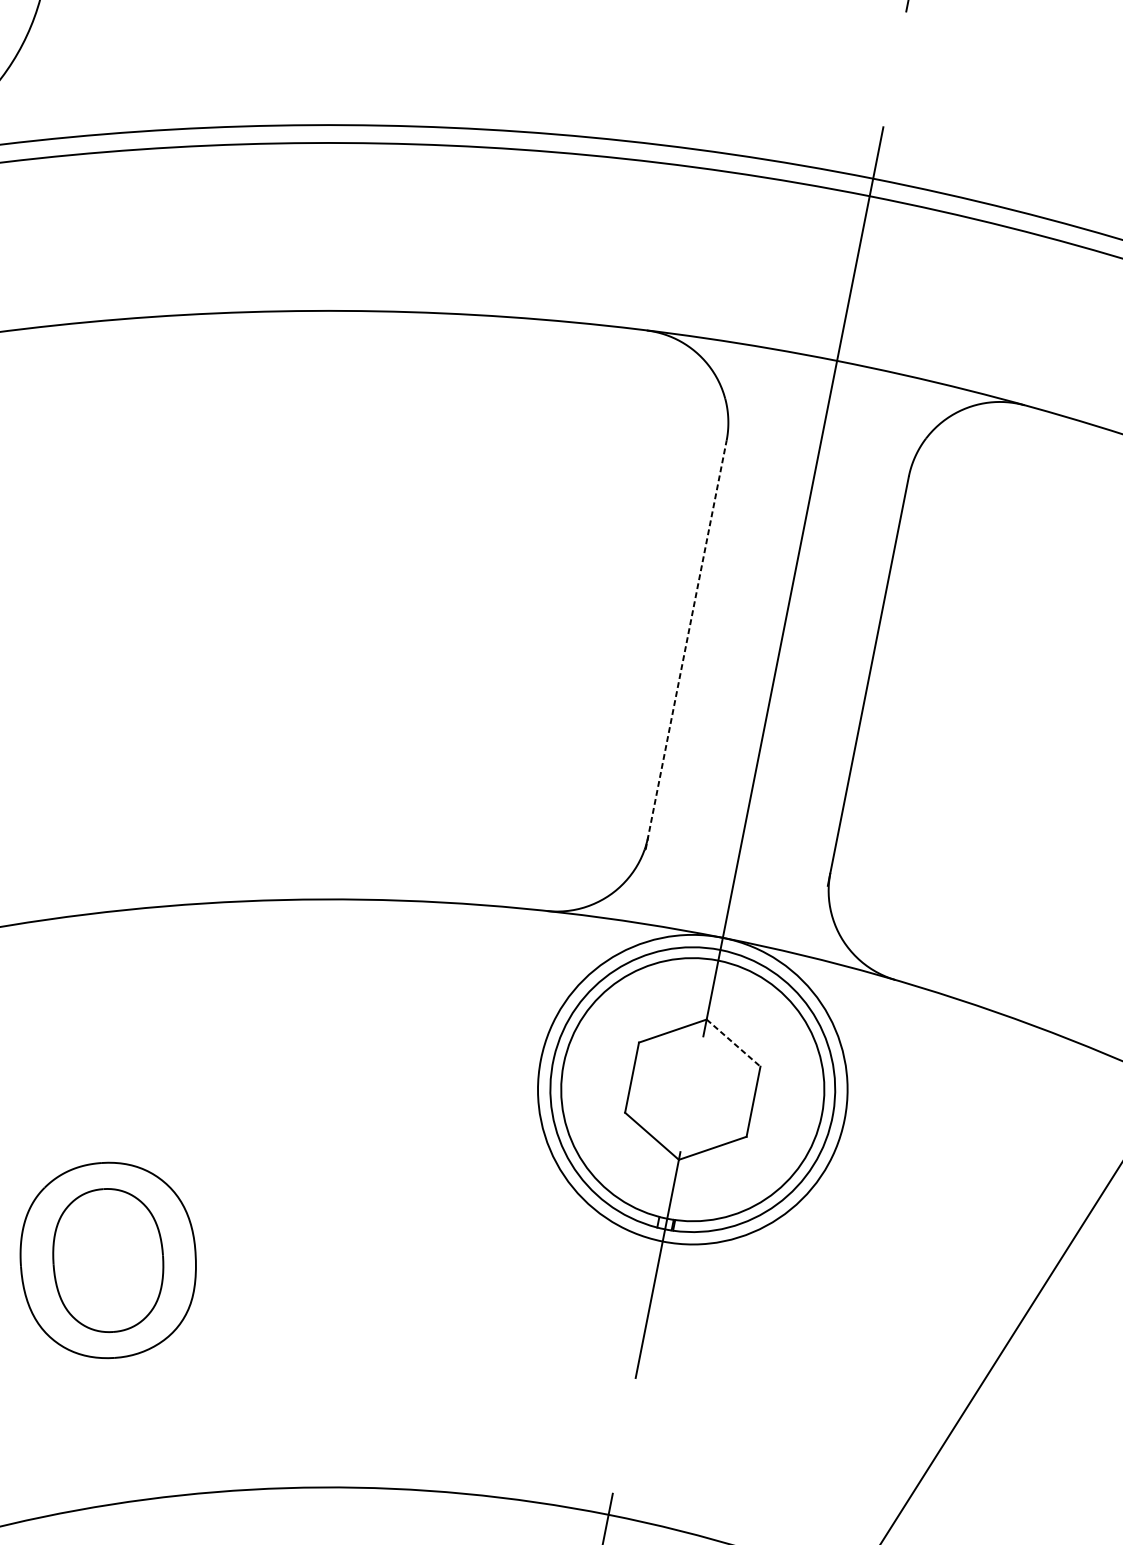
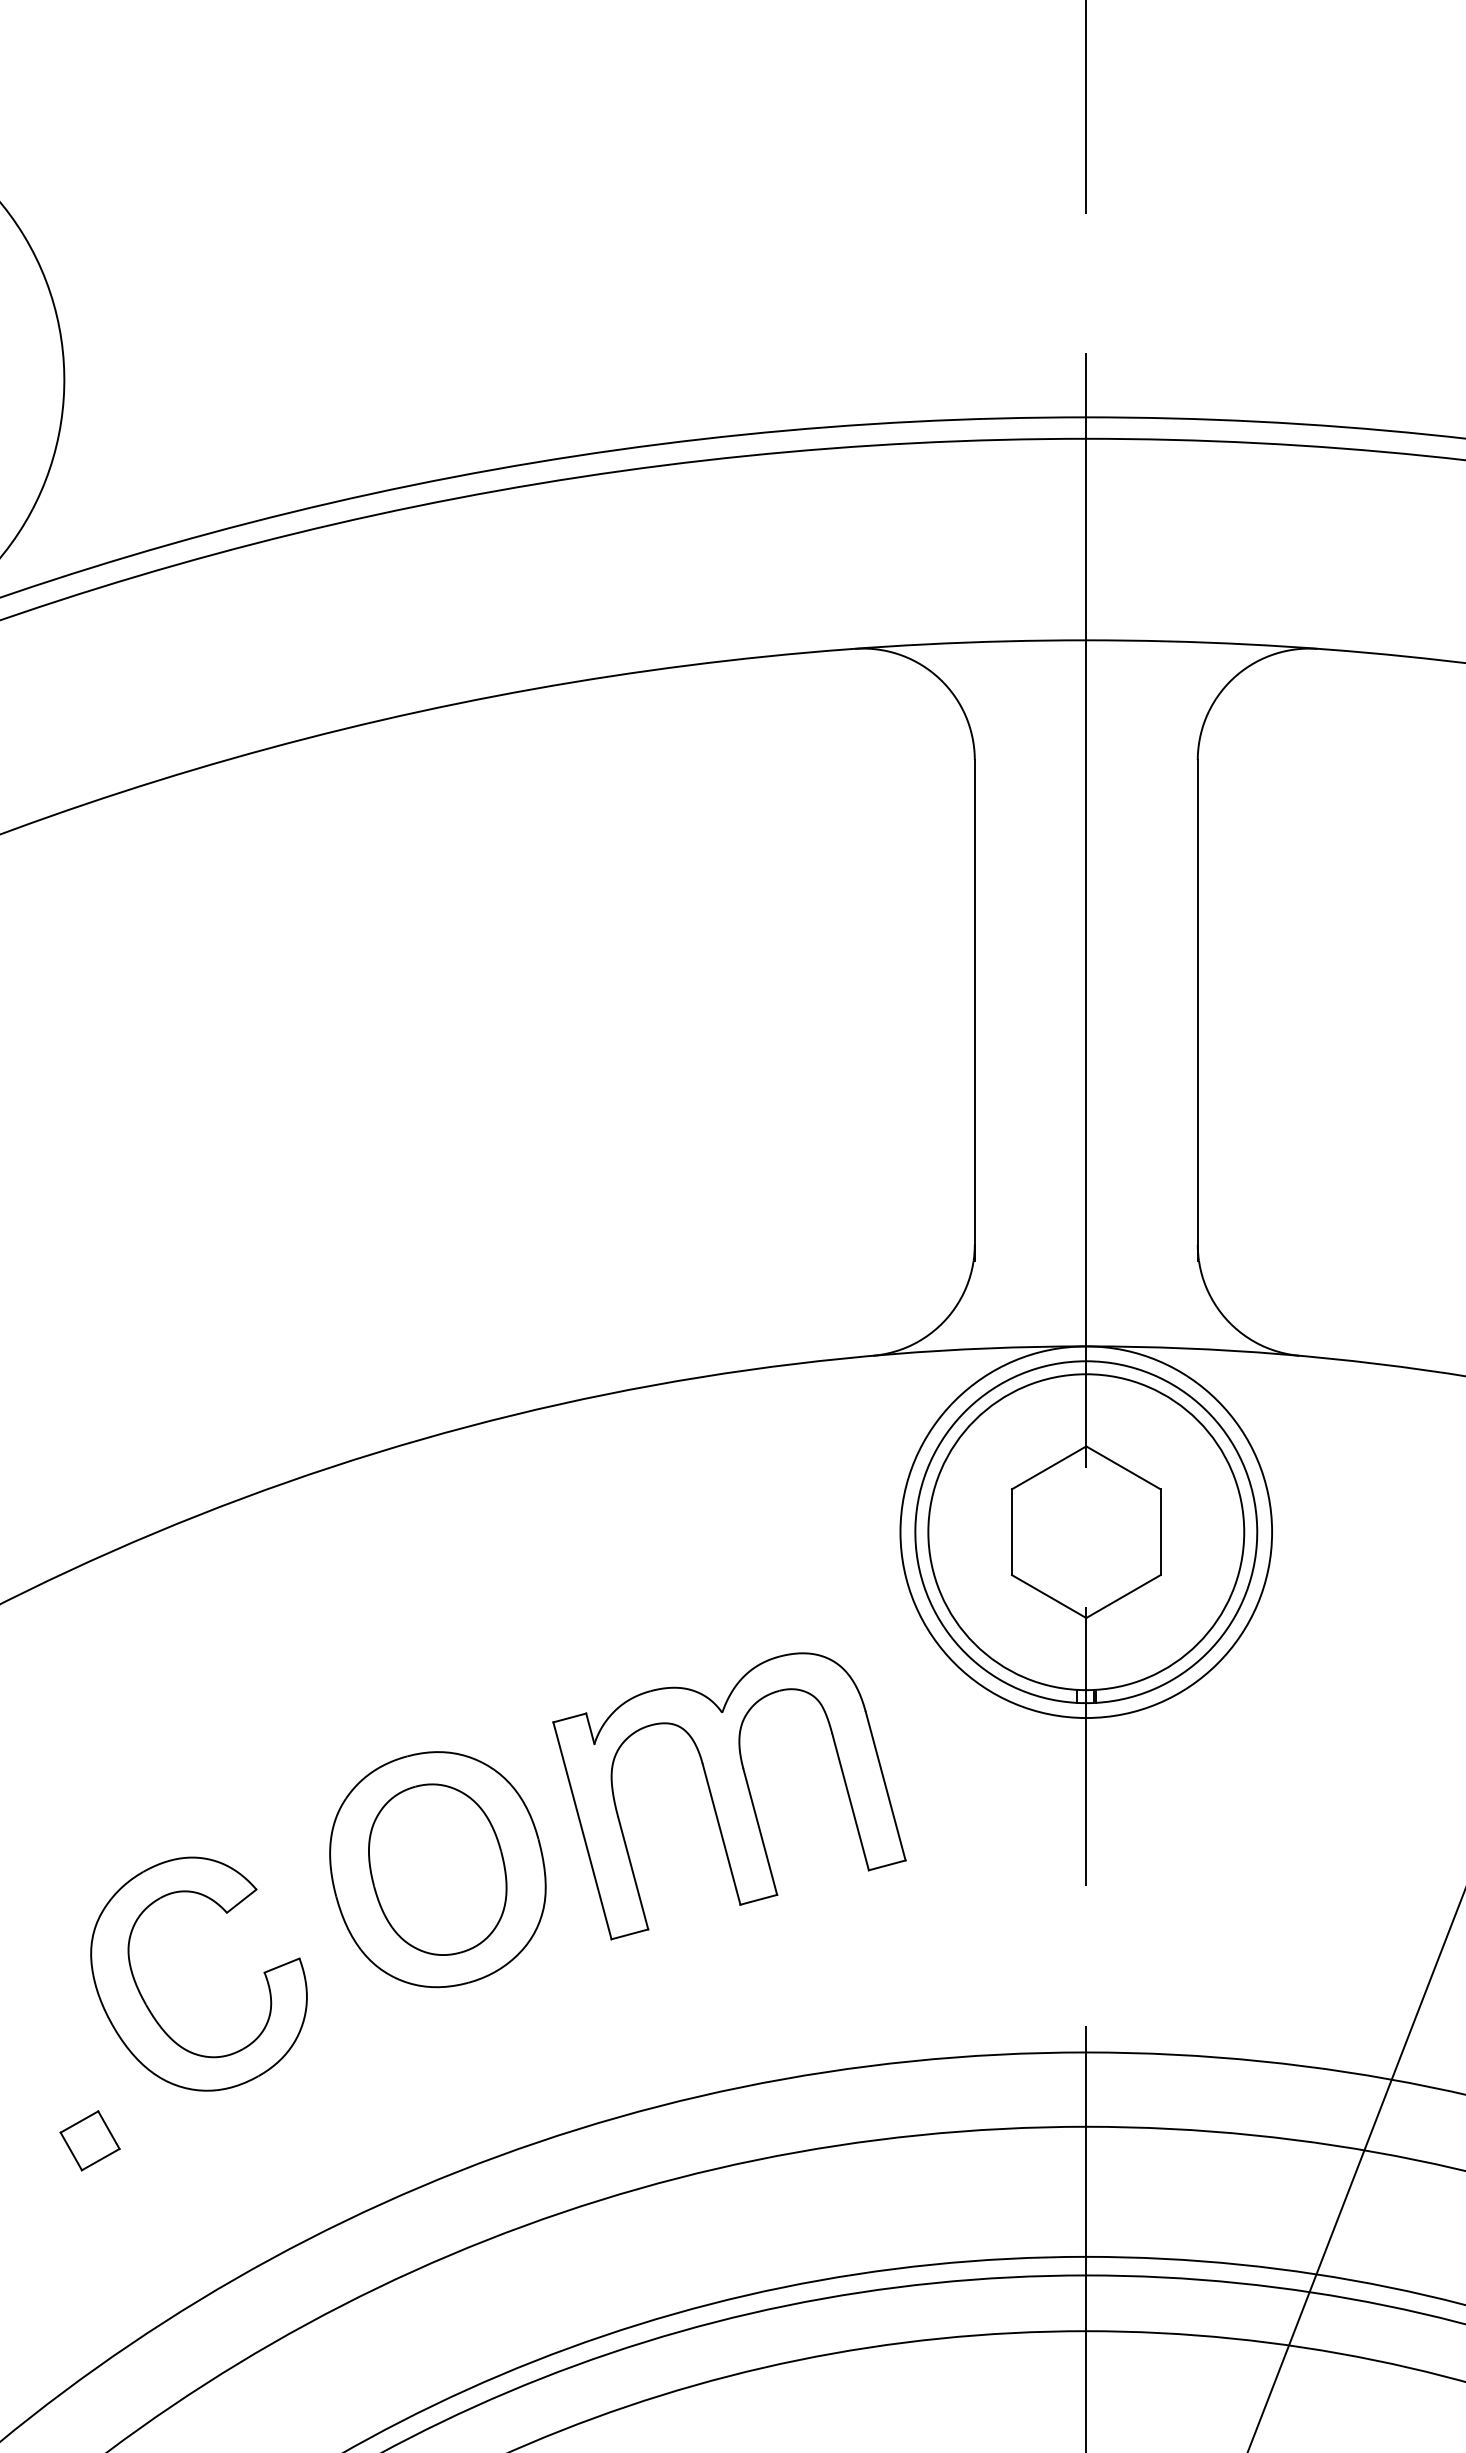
line: (686, 644) -> (974, 1009), dashed -> solid
line: (733, 1042) -> (1123, 1467), dashed -> solid
part: (358, 1247) -> (729, 1796), added

